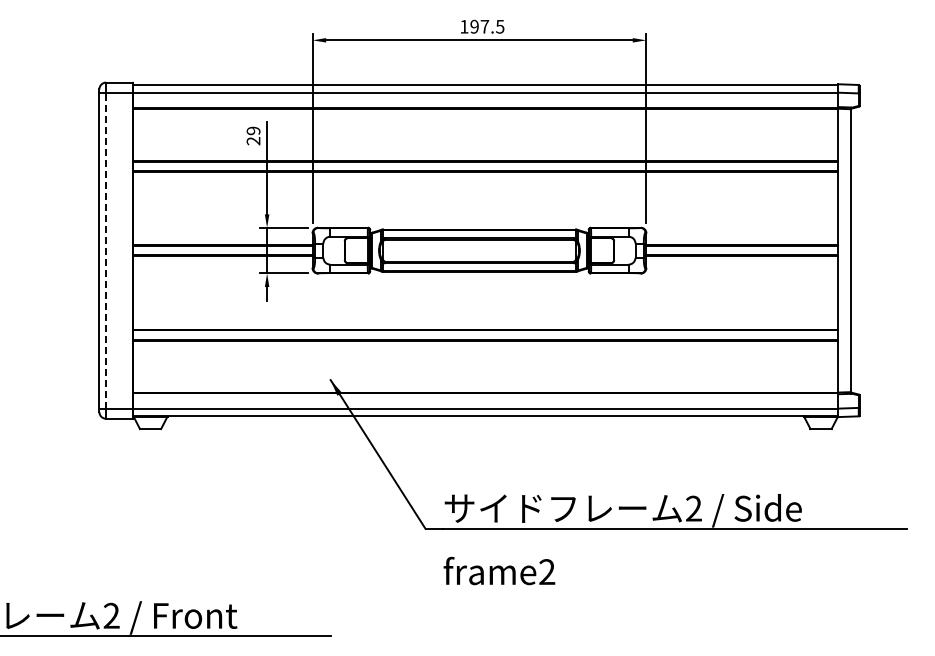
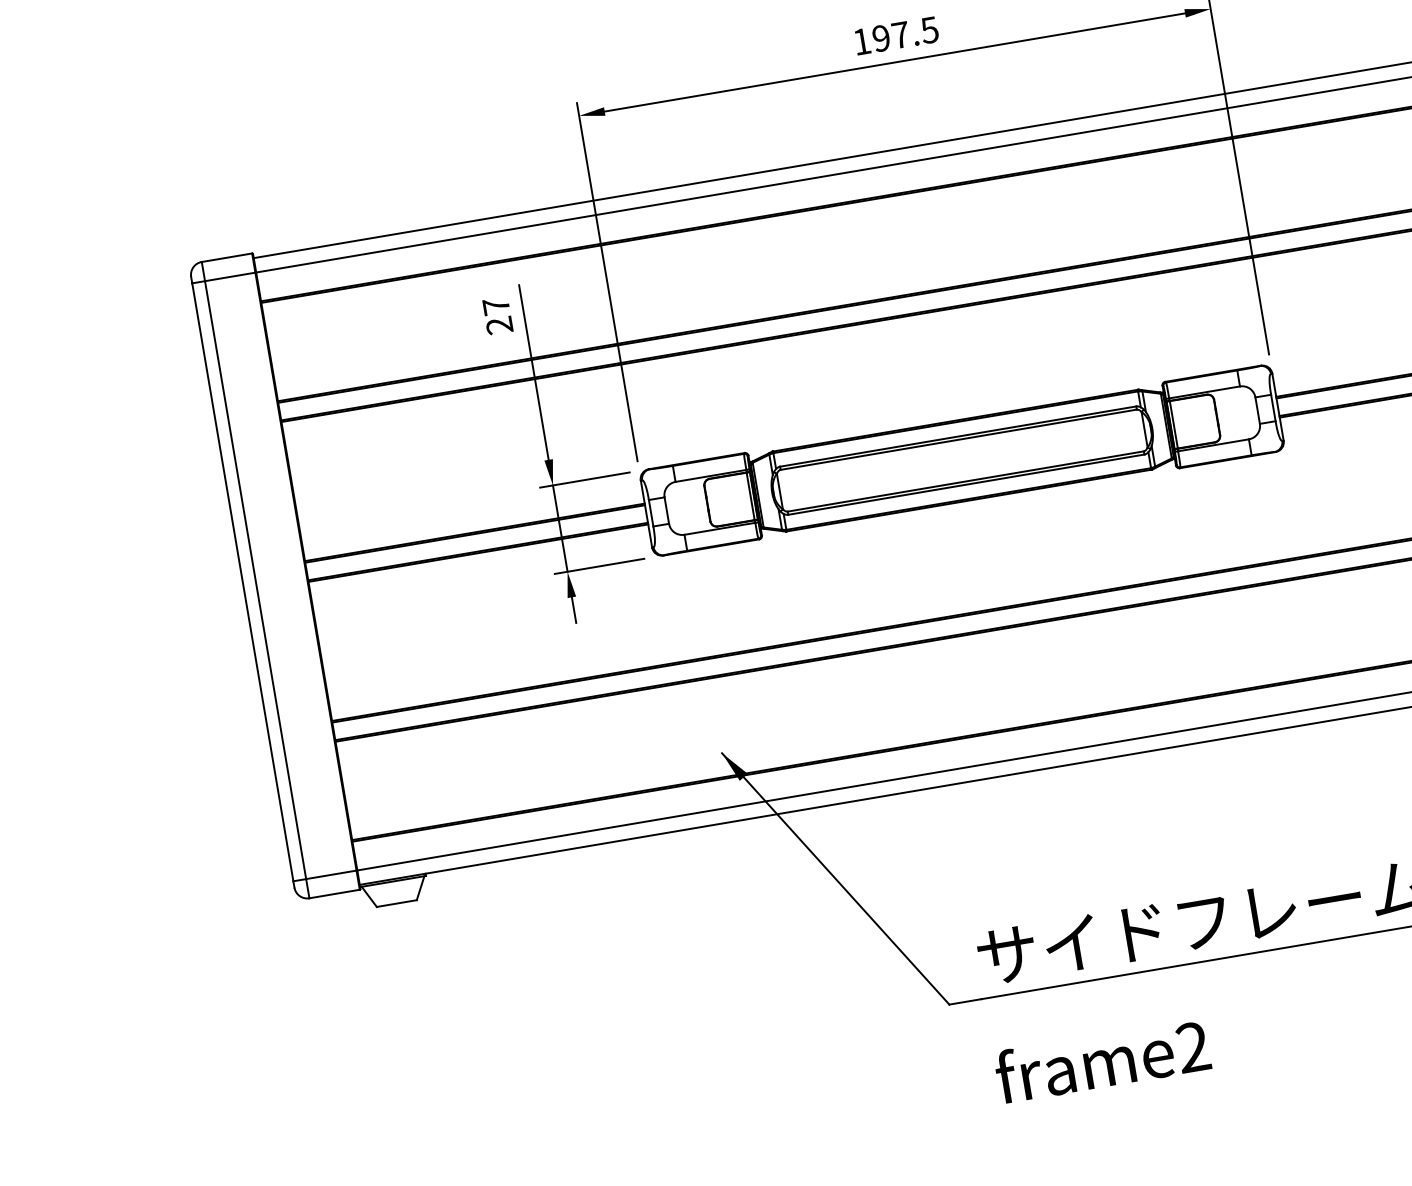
text: (253, 130) -> (496, 305), 29 -> 27
line: (106, 250) -> (256, 579), dashed -> solid

